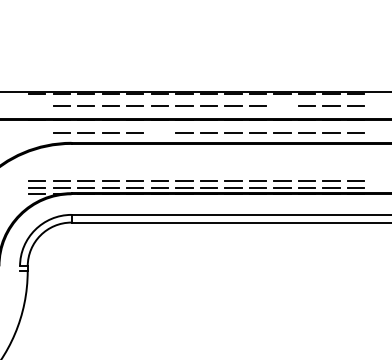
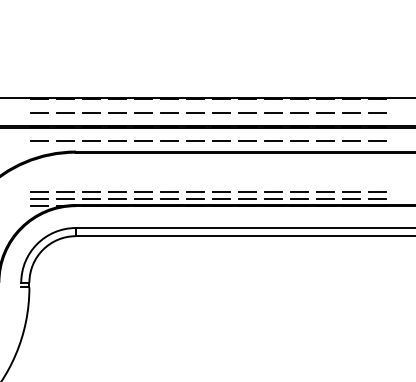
line: (37, 106) -> (39, 112), added
line: (282, 106) -> (299, 112), added
line: (37, 132) -> (39, 140), added
line: (159, 132) -> (169, 140), added

